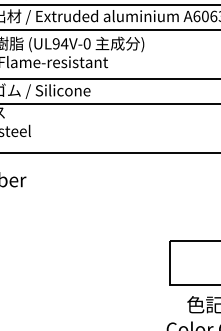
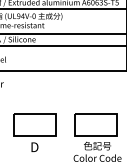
part: (88, 277) -> (34, 132), added

